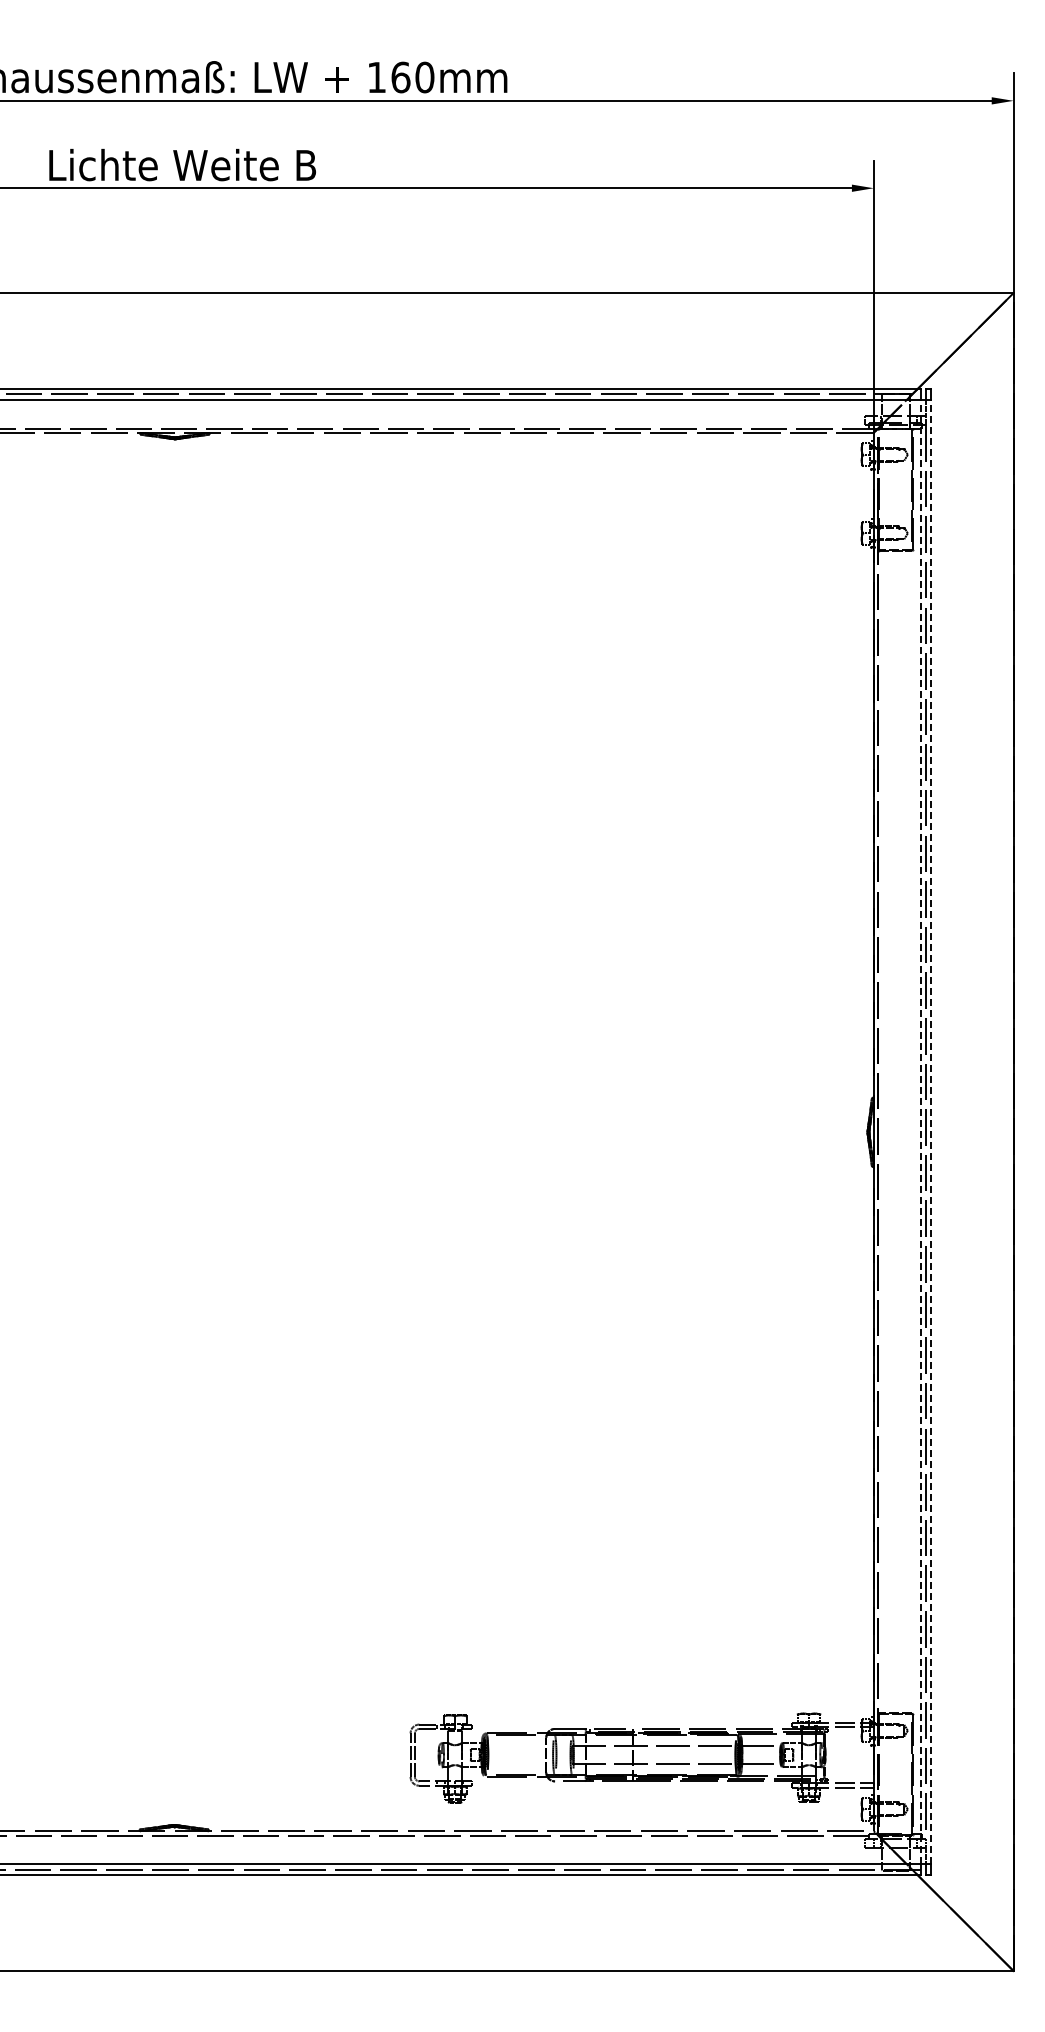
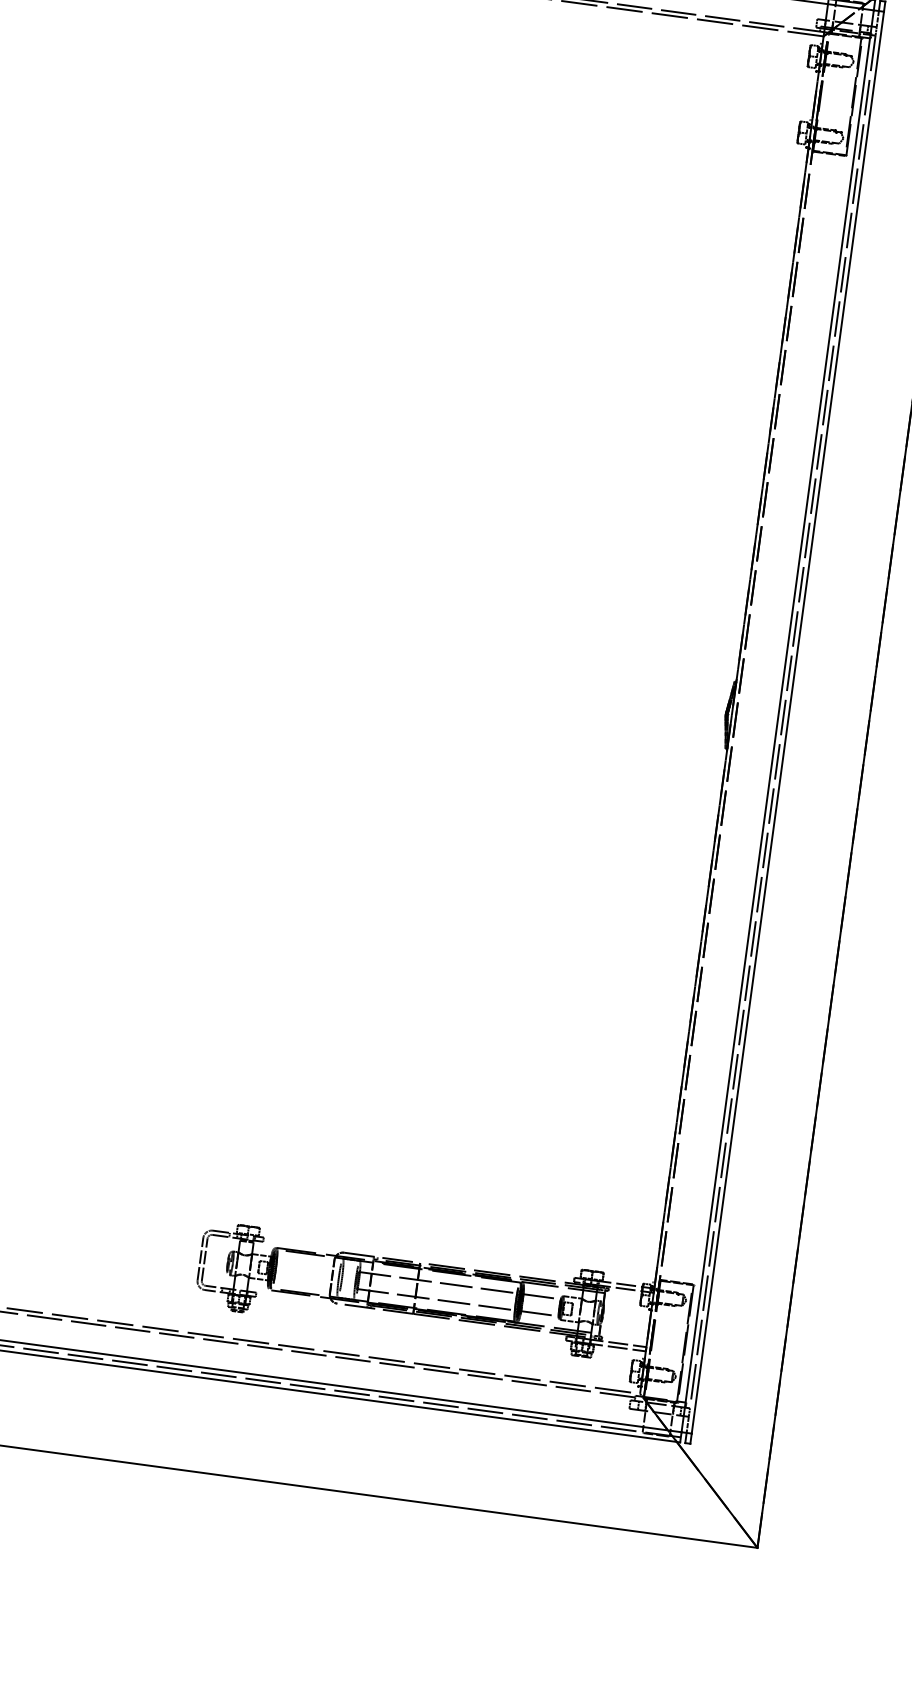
line: (920, 1131) -> (777, 720), dashed -> solid
line: (931, 1131) -> (788, 722), dashed -> solid

